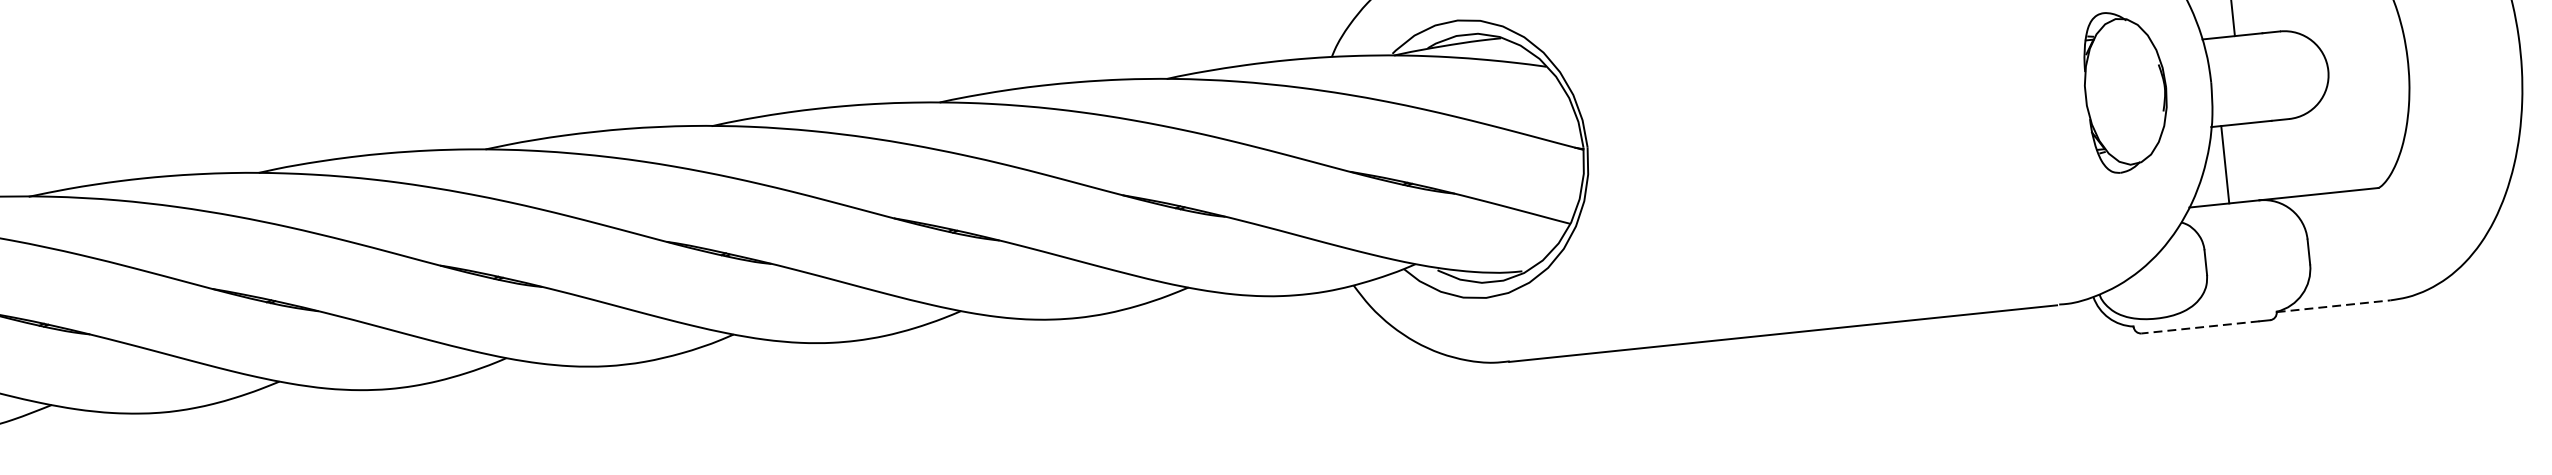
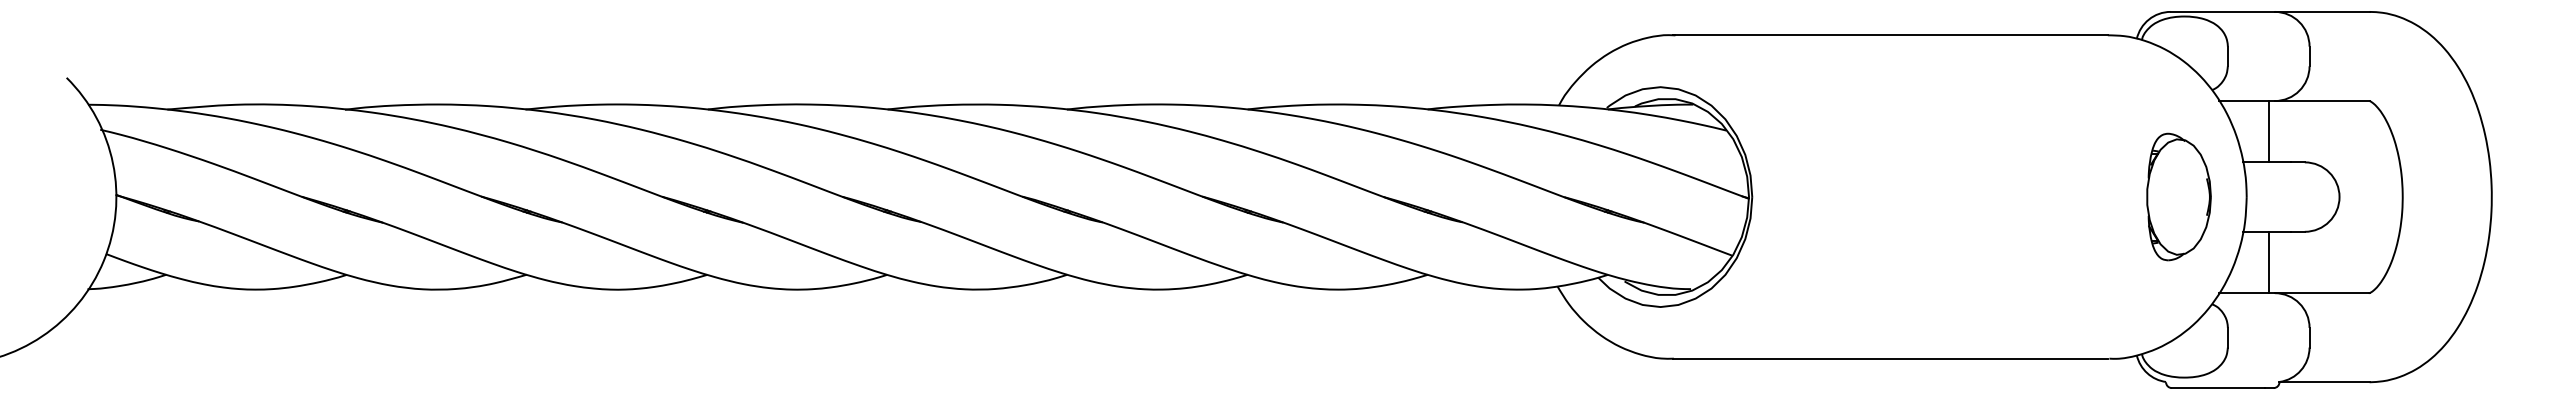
line: (2225, 164) -> (2269, 262), moved
line: (2334, 306) -> (2325, 382), dashed -> solid
line: (2200, 327) -> (2218, 388), dashed -> solid

